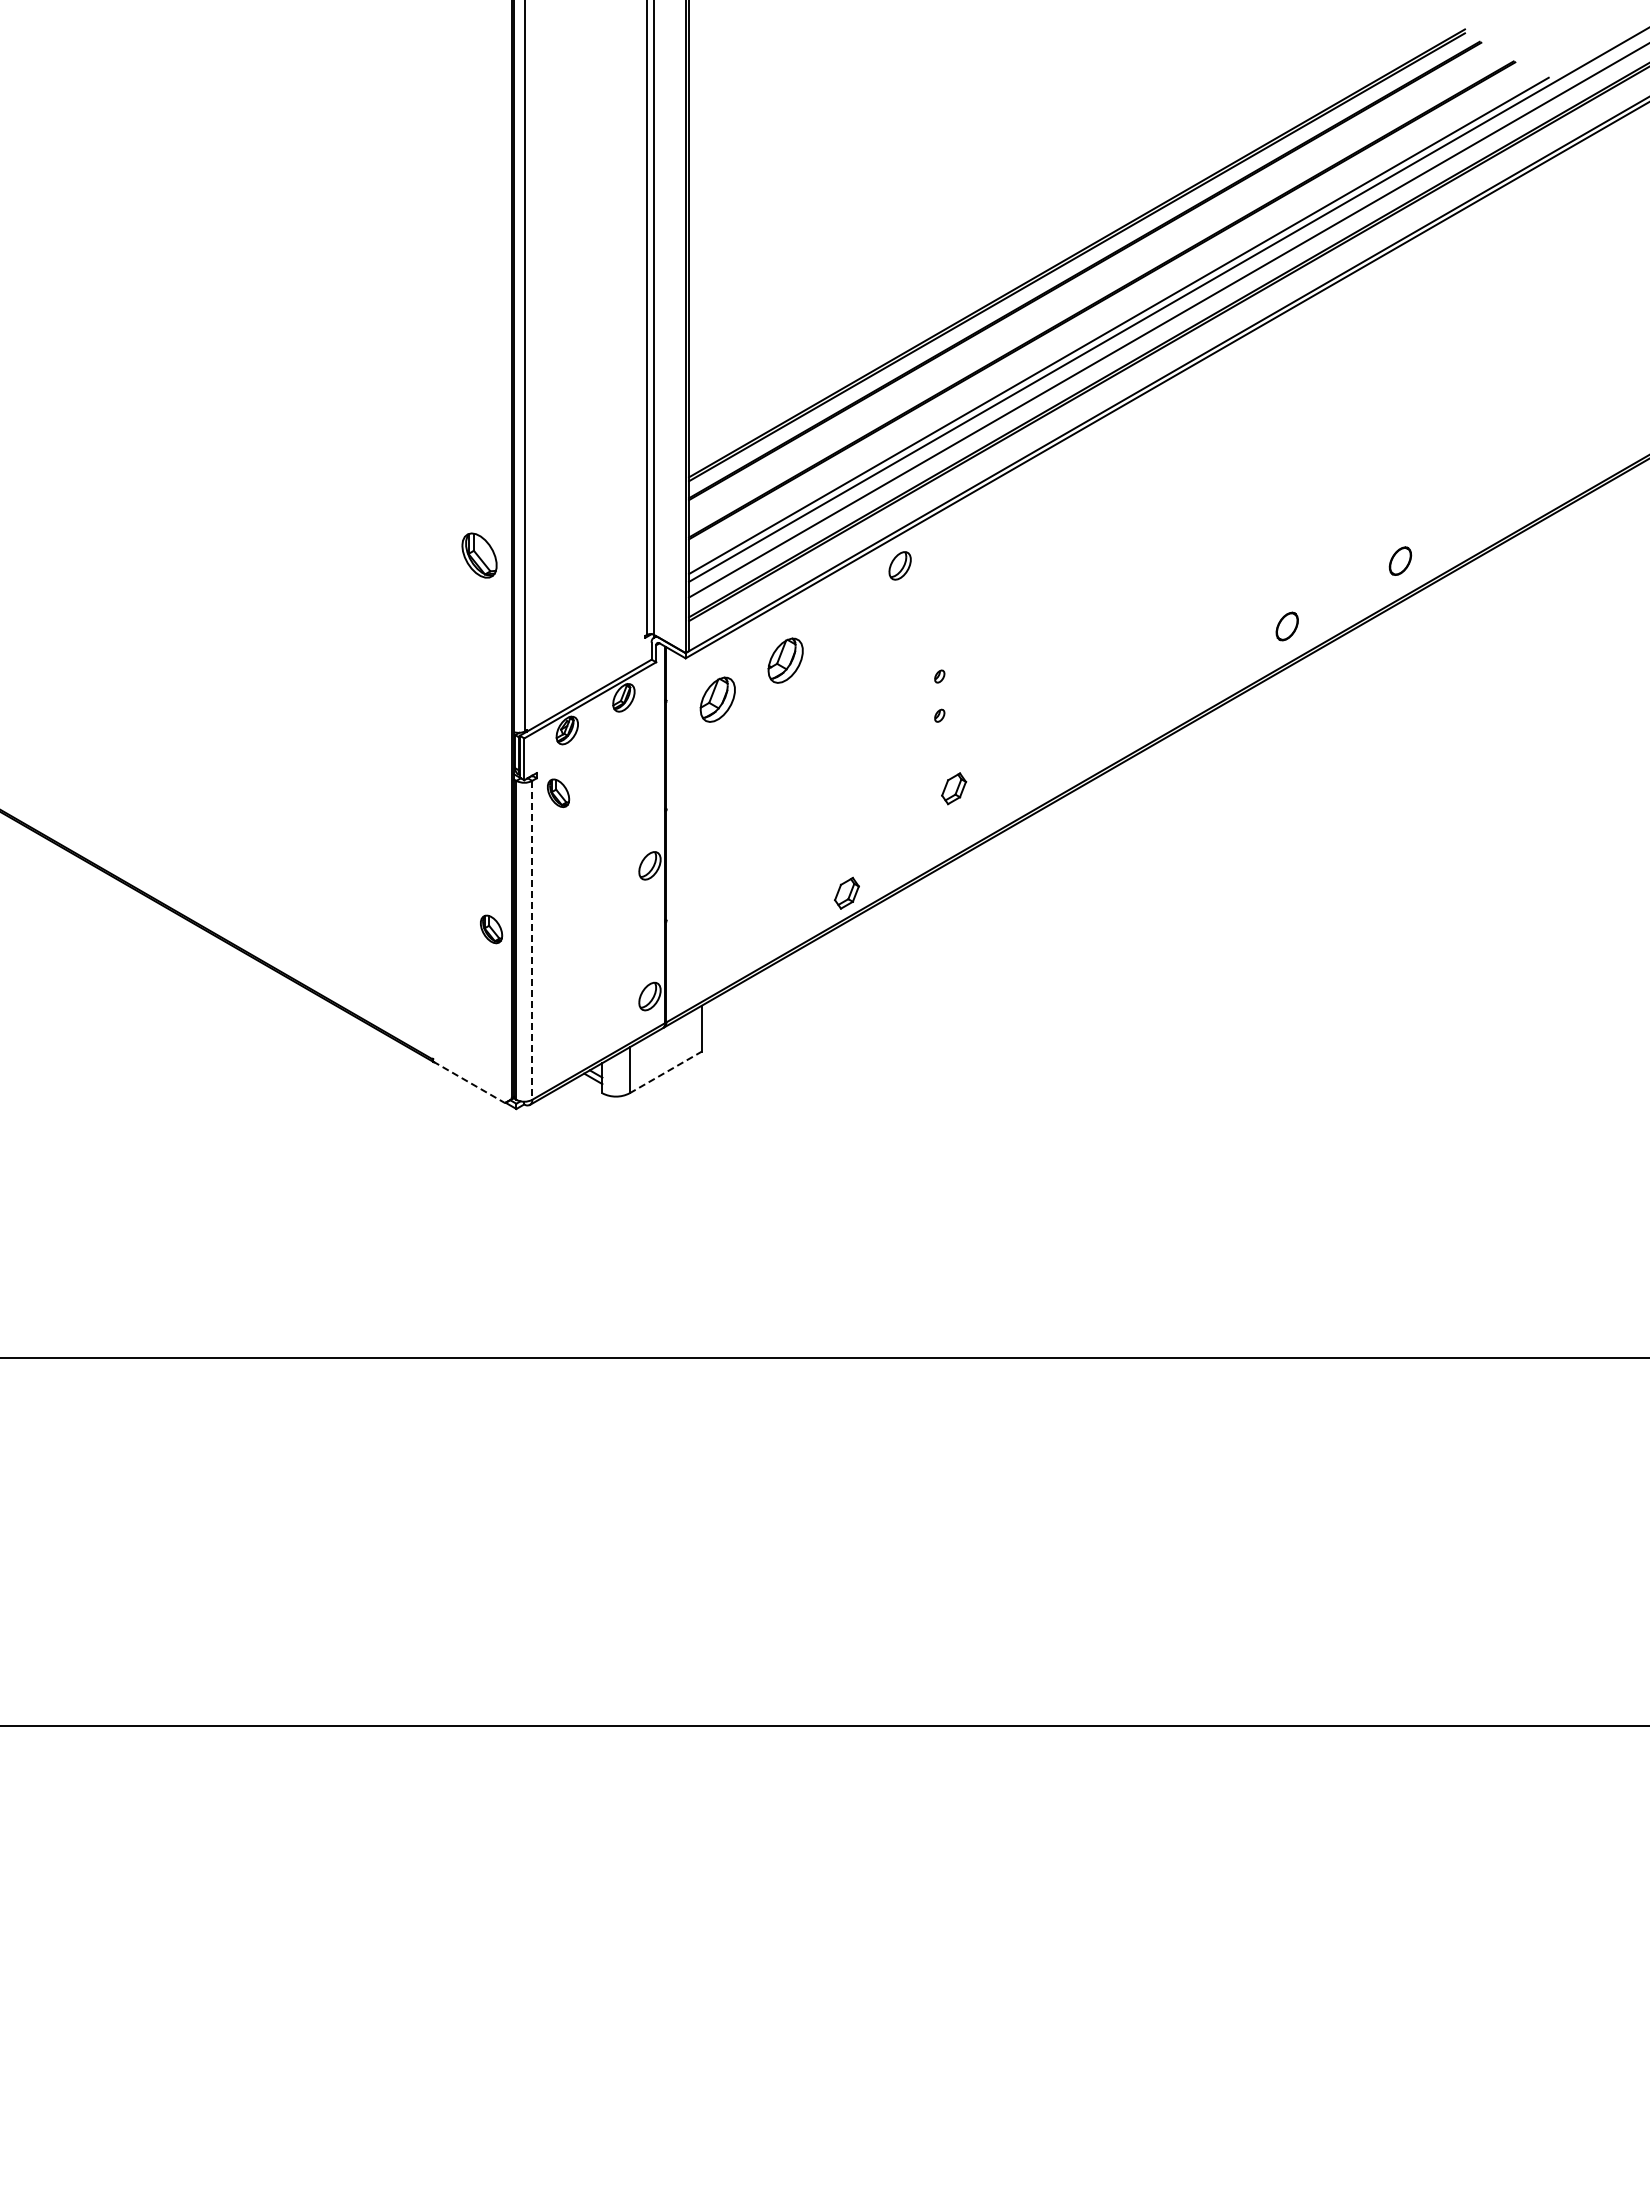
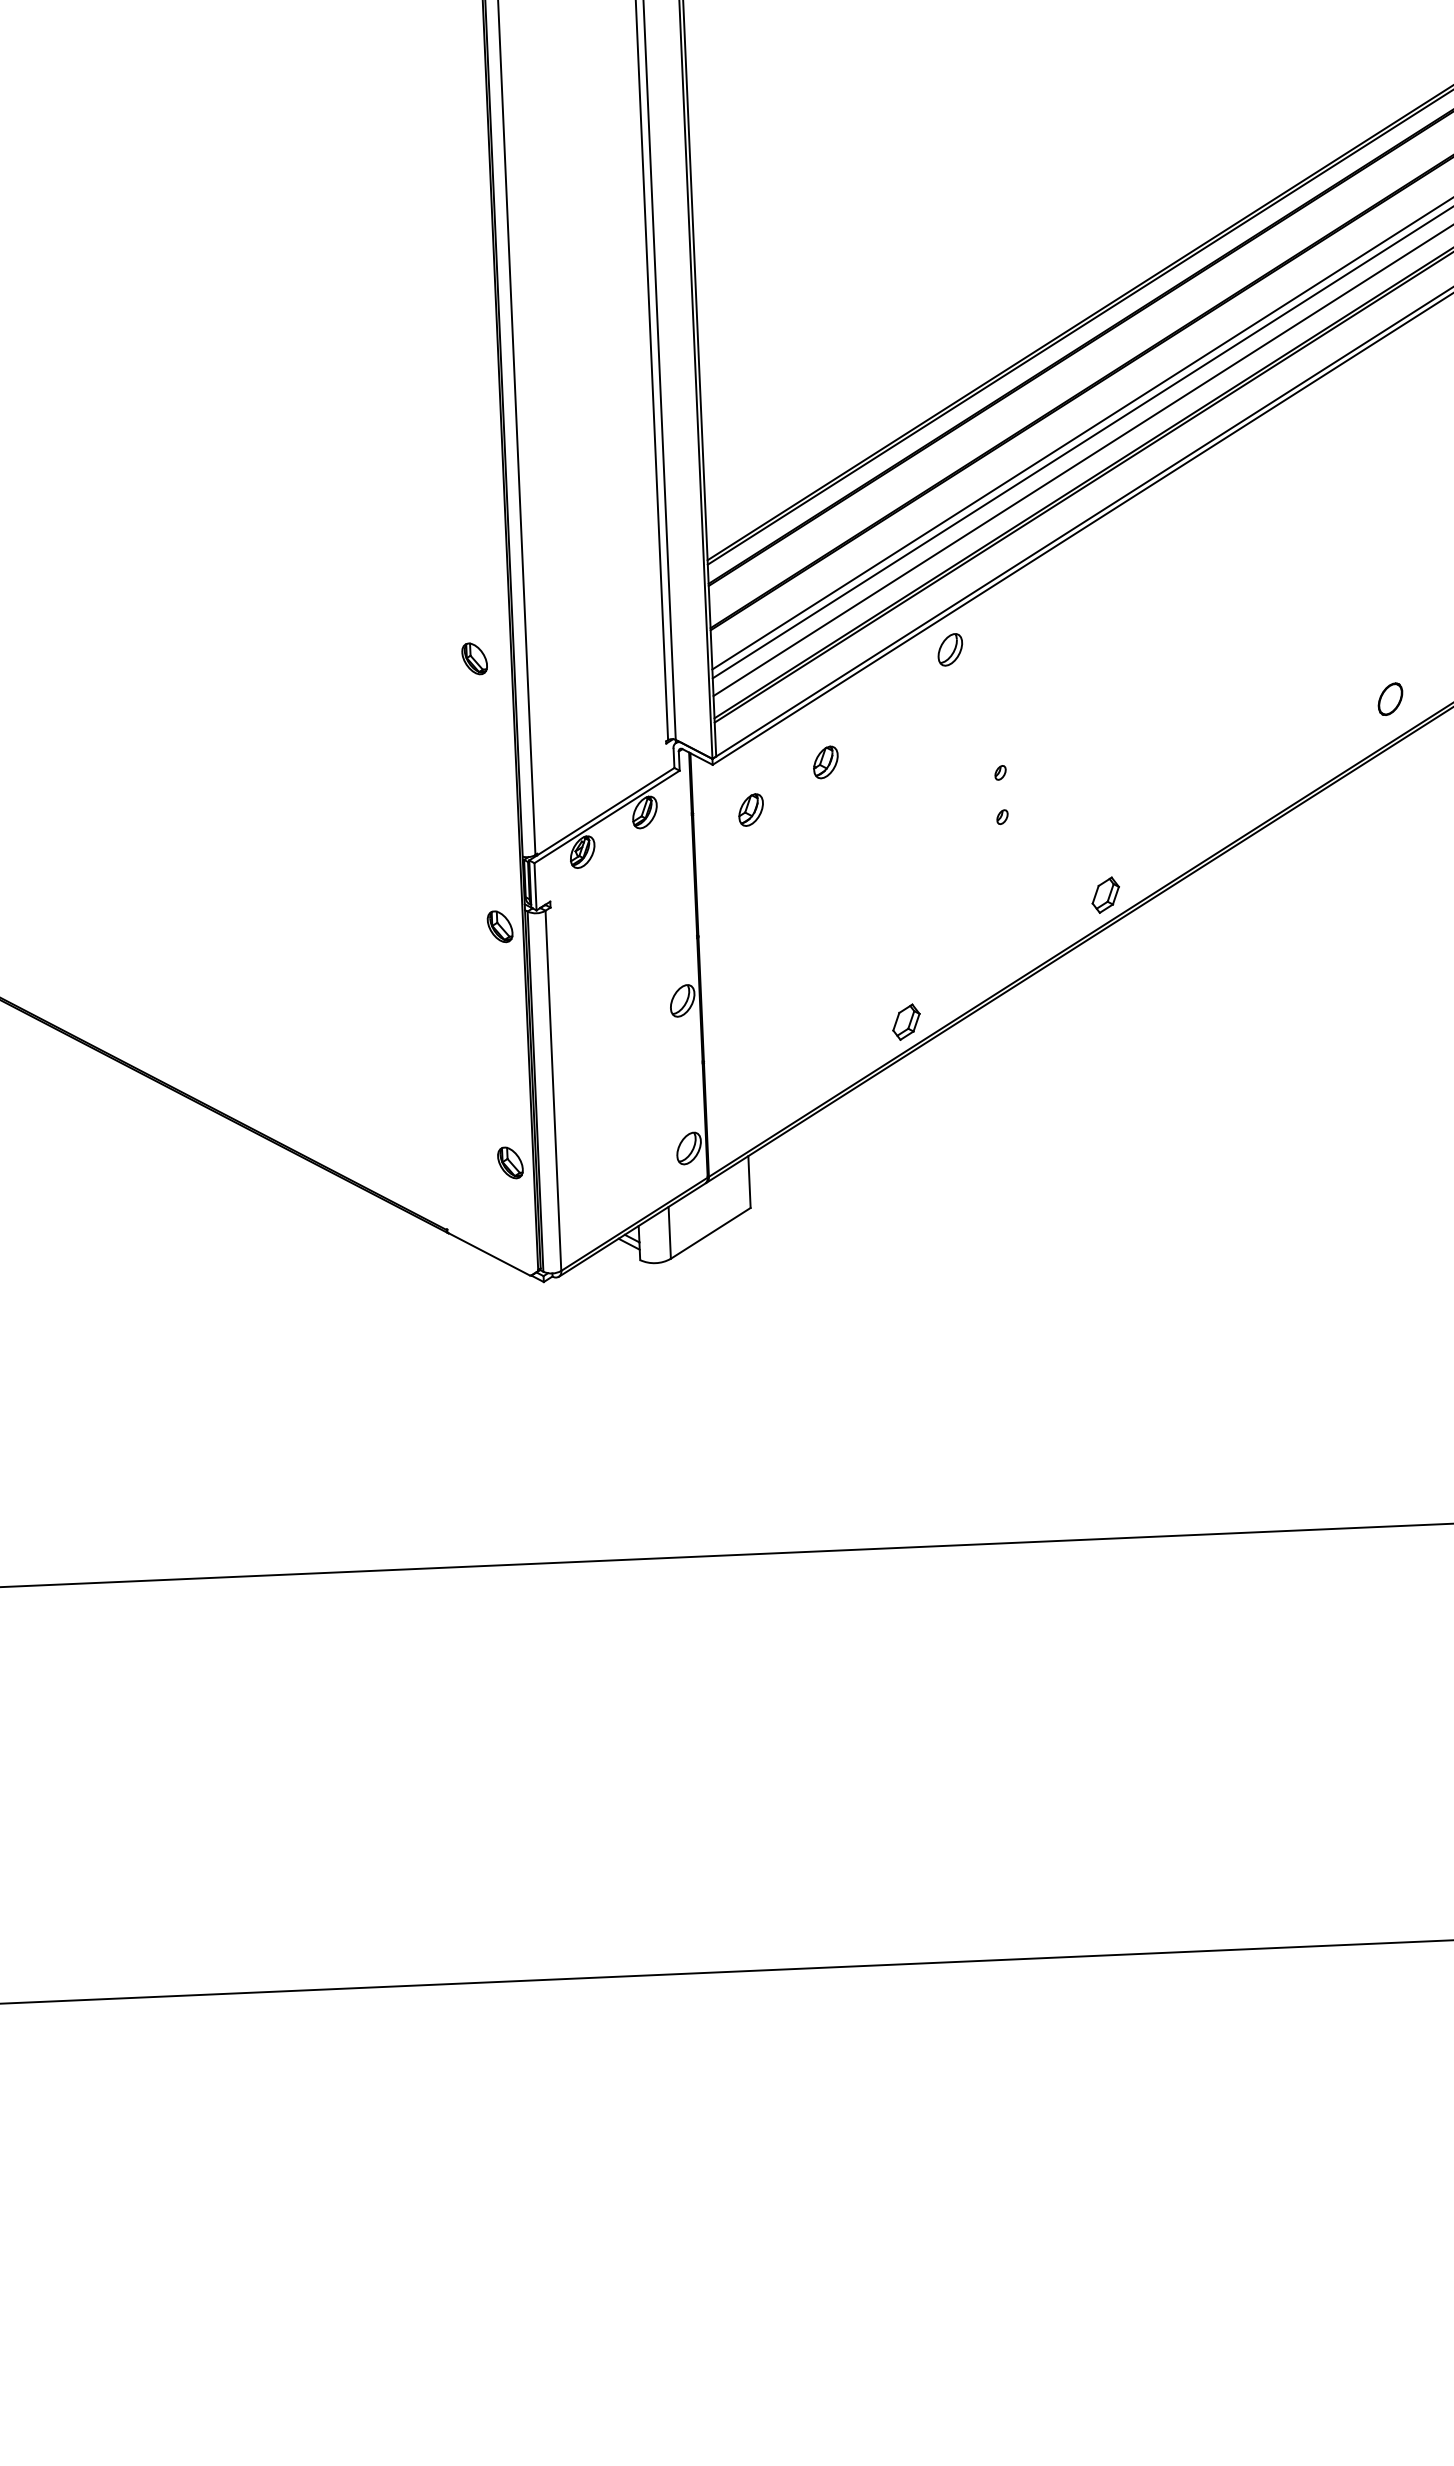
part: (478, 555) -> (473, 658), size x0.62
part: (785, 660) -> (825, 762), size x0.62
part: (717, 699) -> (750, 809), size x0.62
part: (954, 788) -> (1106, 894), moved
part: (558, 793) -> (500, 927), moved
part: (491, 929) -> (510, 1163), moved
line: (532, 940) -> (553, 1090), dashed -> solid
line: (665, 1072) -> (710, 1233), dashed -> solid
line: (469, 1082) -> (489, 1254), dashed -> solid

